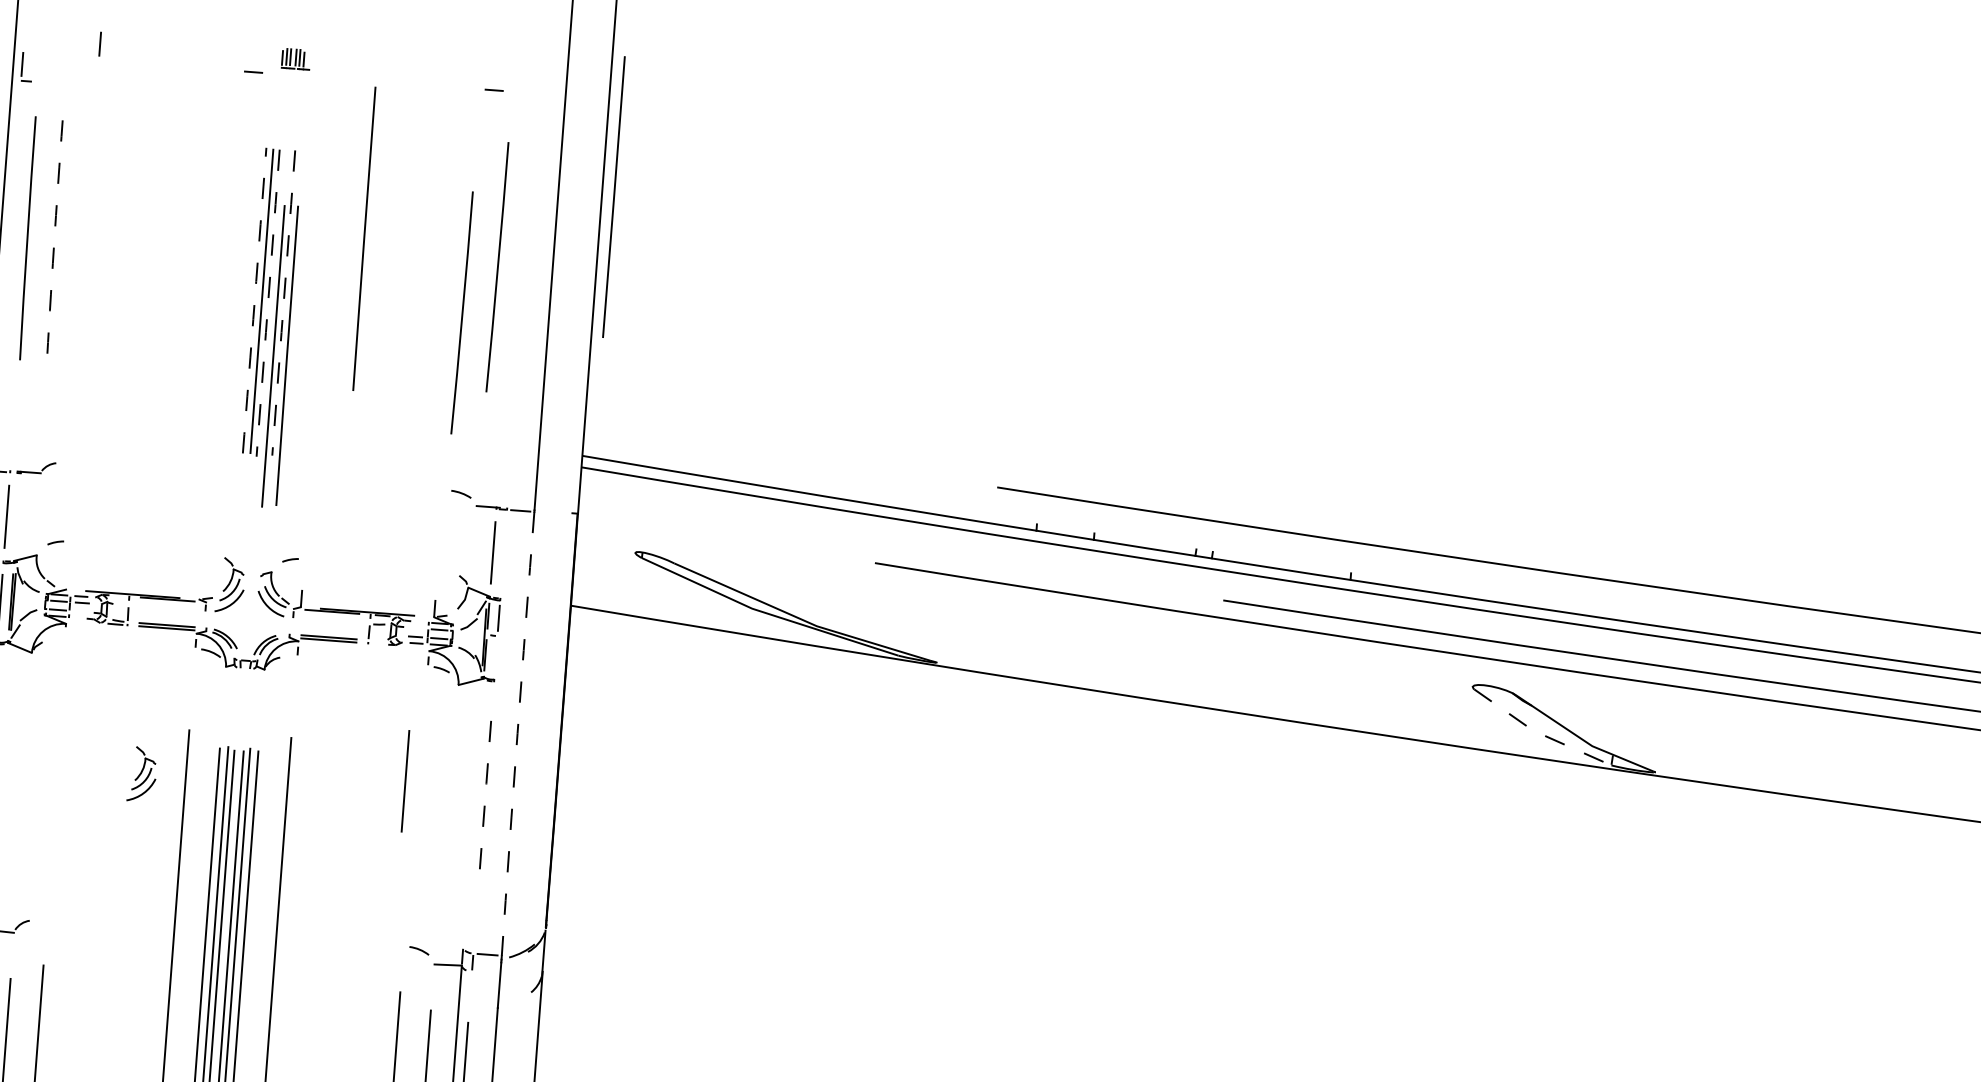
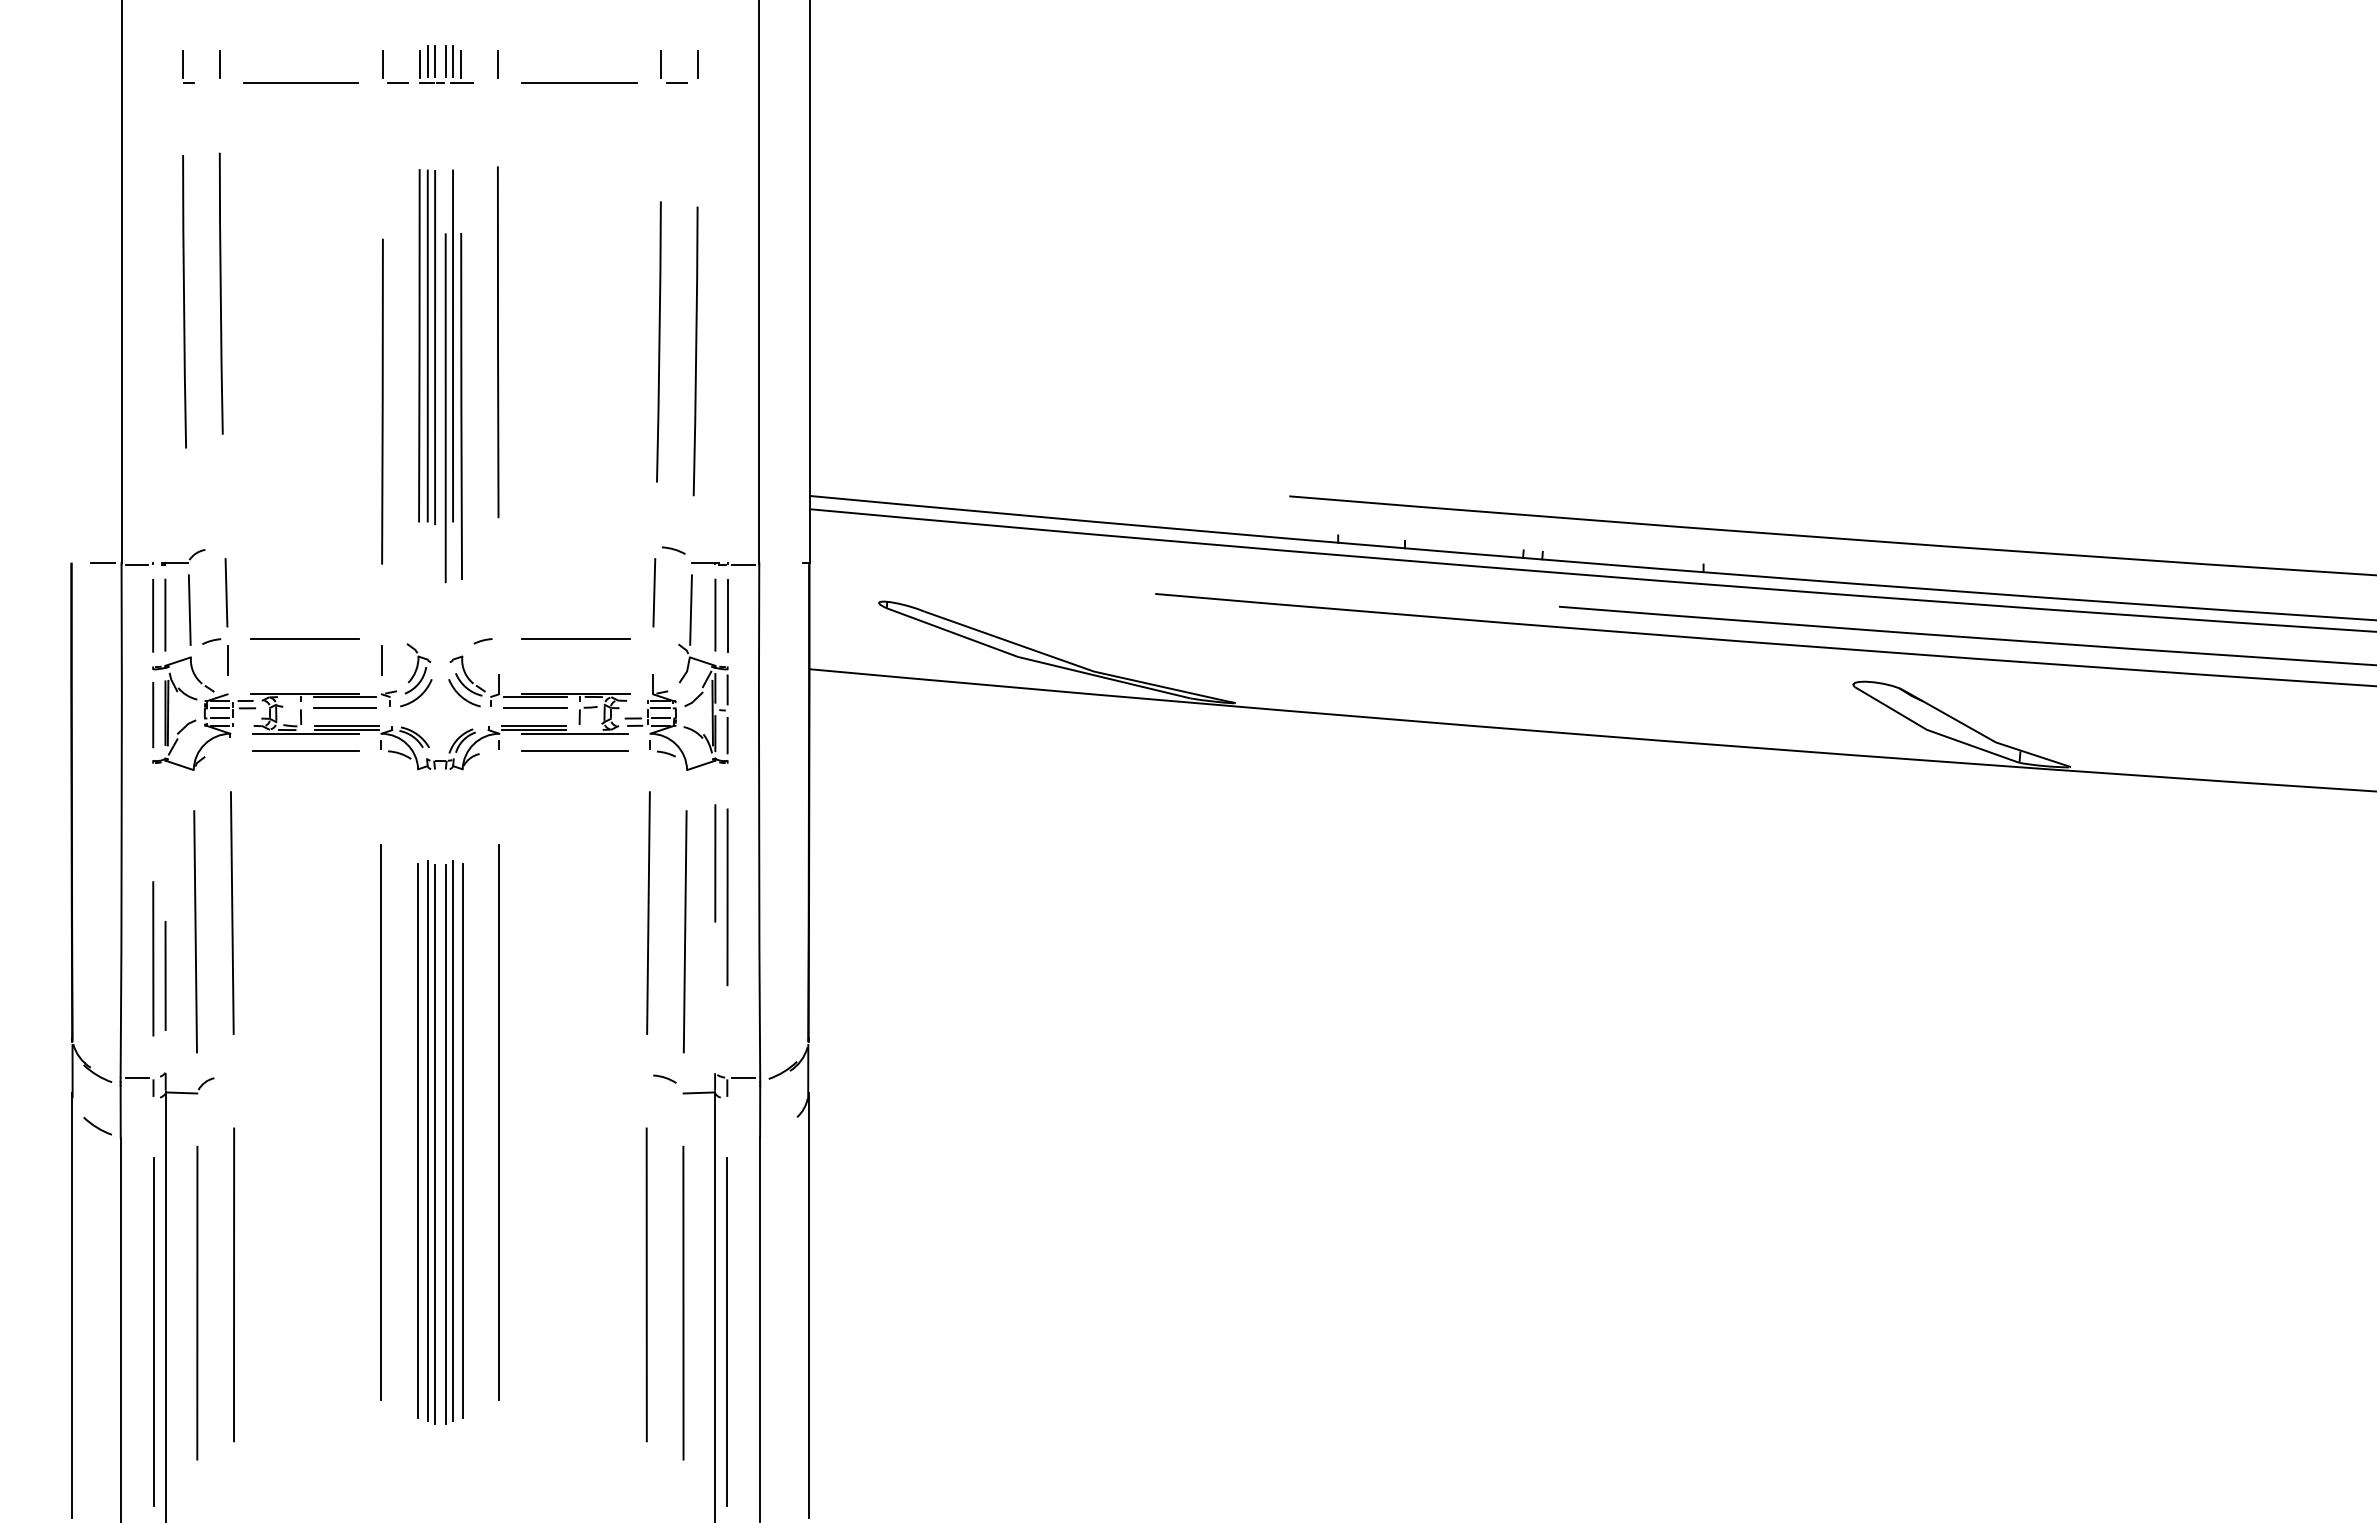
line: (241, 54) -> (382, 64), added
part: (296, 59) -> (446, 64), size x1.67
line: (340, 62) -> (497, 64), added
part: (27, 66) -> (188, 66), moved
line: (169, 66) -> (301, 83), added
line: (482, 73) -> (661, 64), added
line: (513, 75) -> (697, 64), added
line: (410, 84) -> (579, 83), added
line: (613, 196) -> (382, 401), moved
line: (27, 238) -> (220, 293), moved
line: (364, 239) -> (498, 342), moved
arc: (53, 246) -> (183, 301), dashed -> solid
line: (497, 267) -> (695, 351), moved
arc: (254, 300) -> (419, 345), dashed -> solid
line: (268, 303) -> (435, 347), dashed -> solid
line: (284, 303) -> (453, 346), dashed -> solid
line: (71, 501) -> (226, 592), added
line: (38, 513) -> (189, 609), added
line: (17, 516) -> (165, 614), added
line: (441, 529) -> (654, 592), added
line: (136, 546) -> (304, 638), added
line: (471, 546) -> (690, 609), added
line: (503, 553) -> (727, 615), added
line: (68, 560) -> (227, 660), added
line: (371, 564) -> (576, 638), added
line: (201, 570) -> (381, 660), added
line: (166, 608) -> (344, 707), added
line: (331, 621) -> (535, 707), added
line: (130, 628) -> (305, 733), added
line: (129, 644) -> (305, 751), added
line: (363, 646) -> (574, 733), added
line: (495, 657) -> (727, 735), added
line: (362, 660) -> (574, 750), added
line: (1539, 733) -> (1933, 732), dashed -> solid
arc: (517, 734) -> (759, 821), dashed -> solid
part: (142, 774) -> (331, 900), removed
line: (55, 778) -> (231, 912), added
line: (405, 781) -> (715, 863), moved
line: (22, 792) -> (195, 931), added
line: (485, 797) -> (727, 897), dashed -> solid
line: (415, 805) -> (648, 912), added
line: (445, 824) -> (684, 931), added

